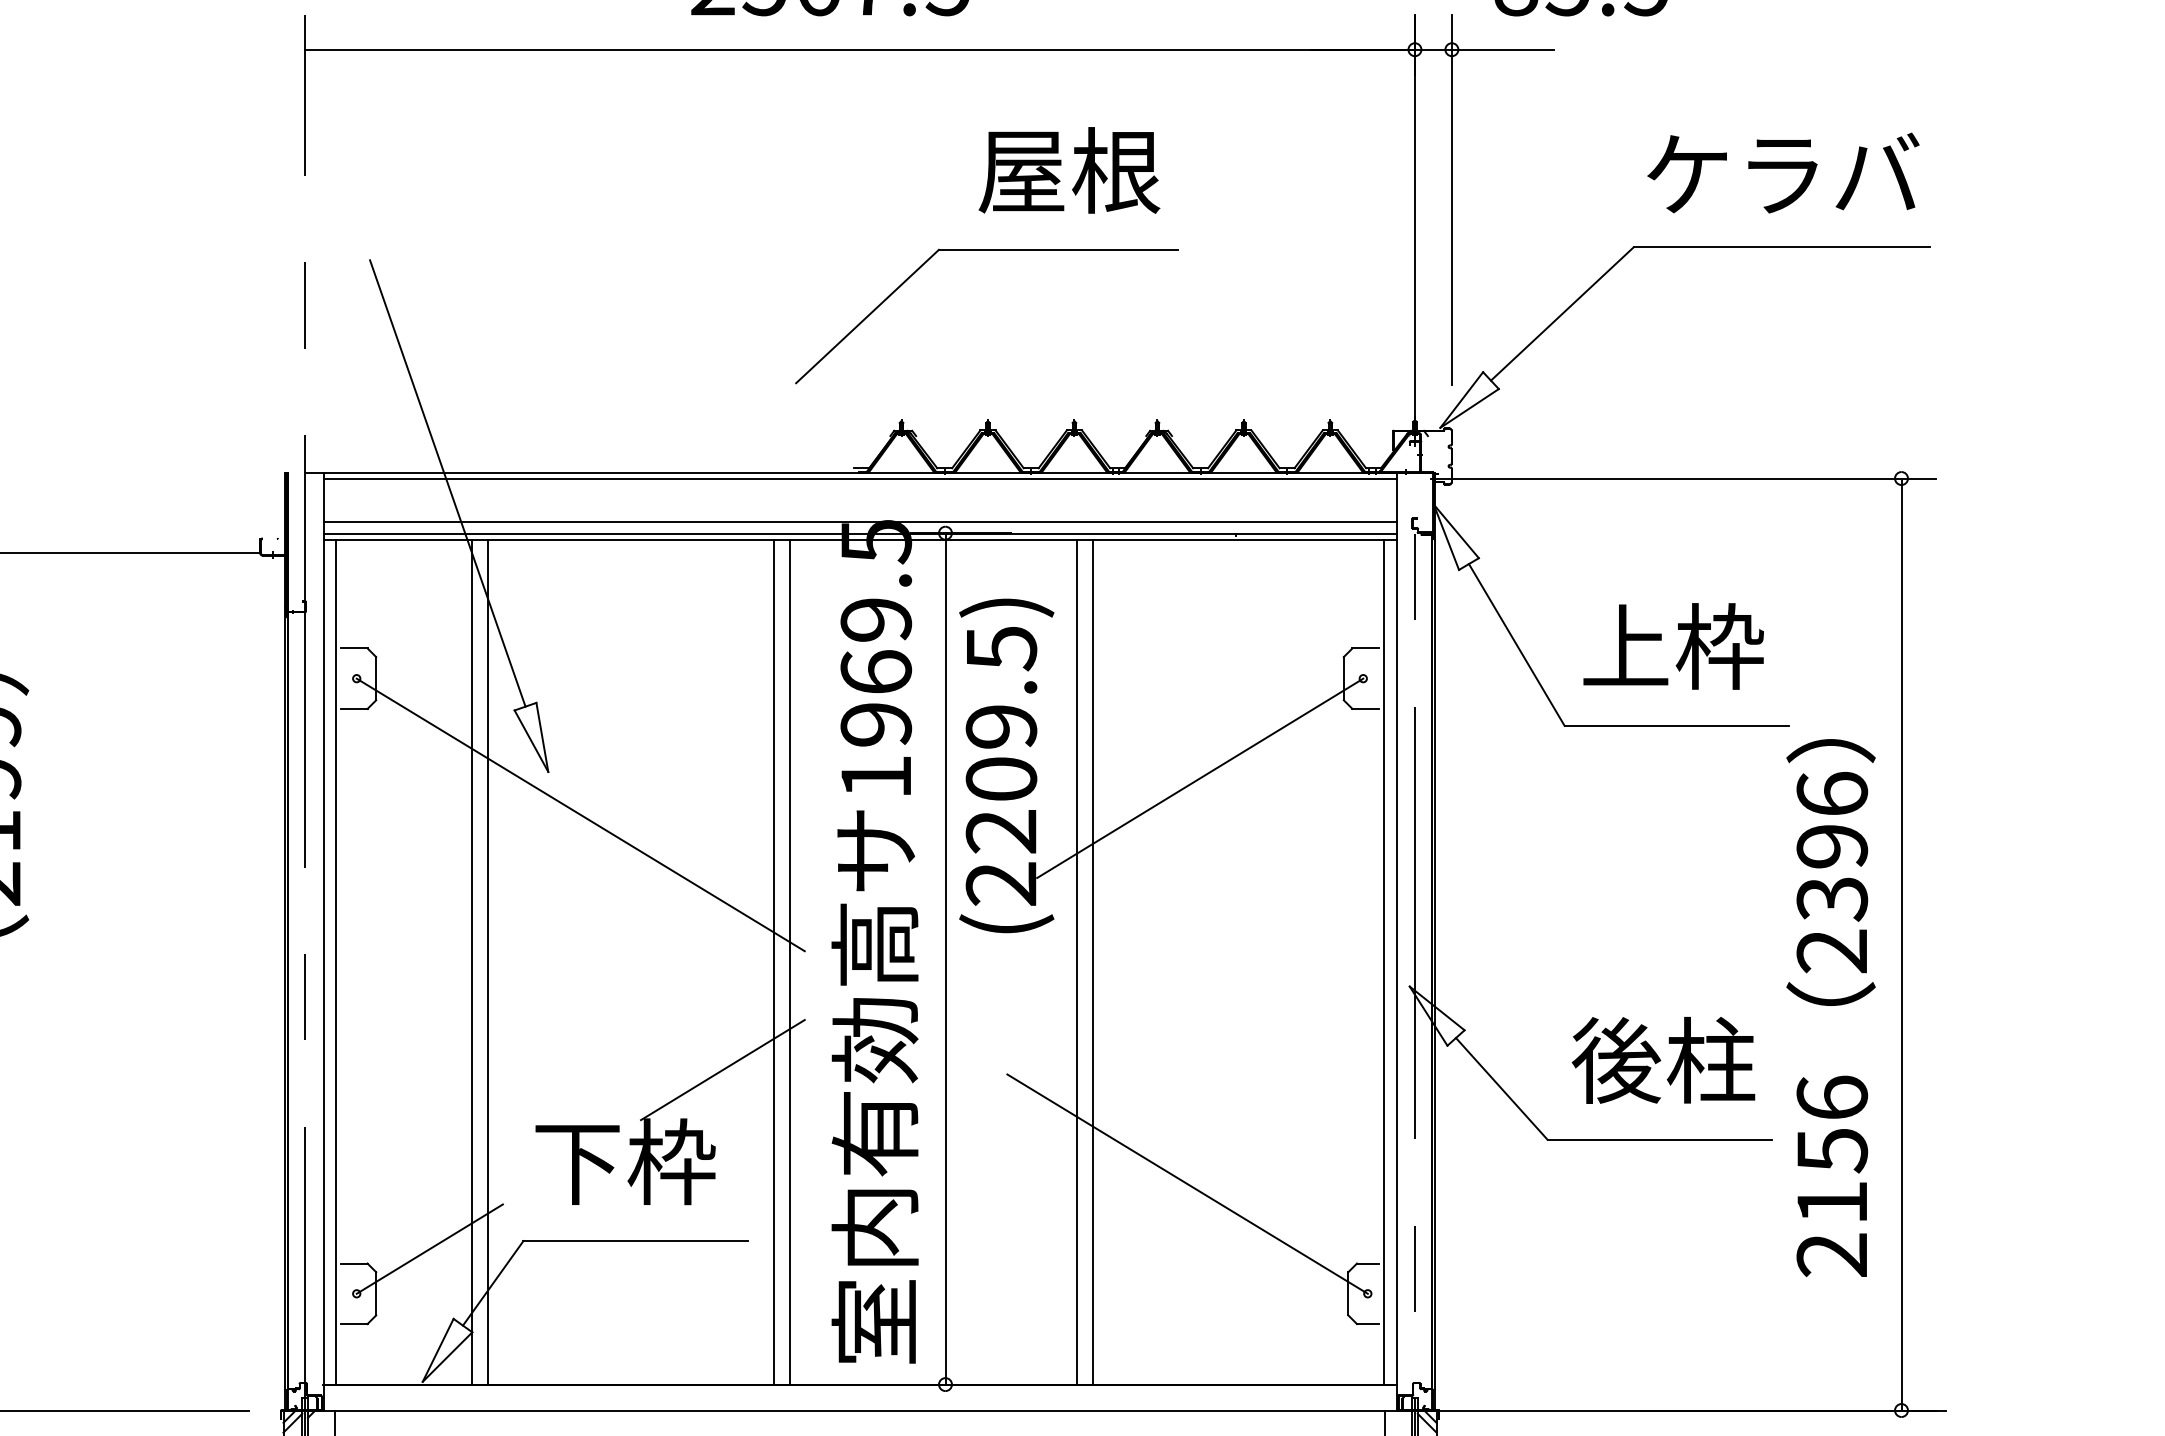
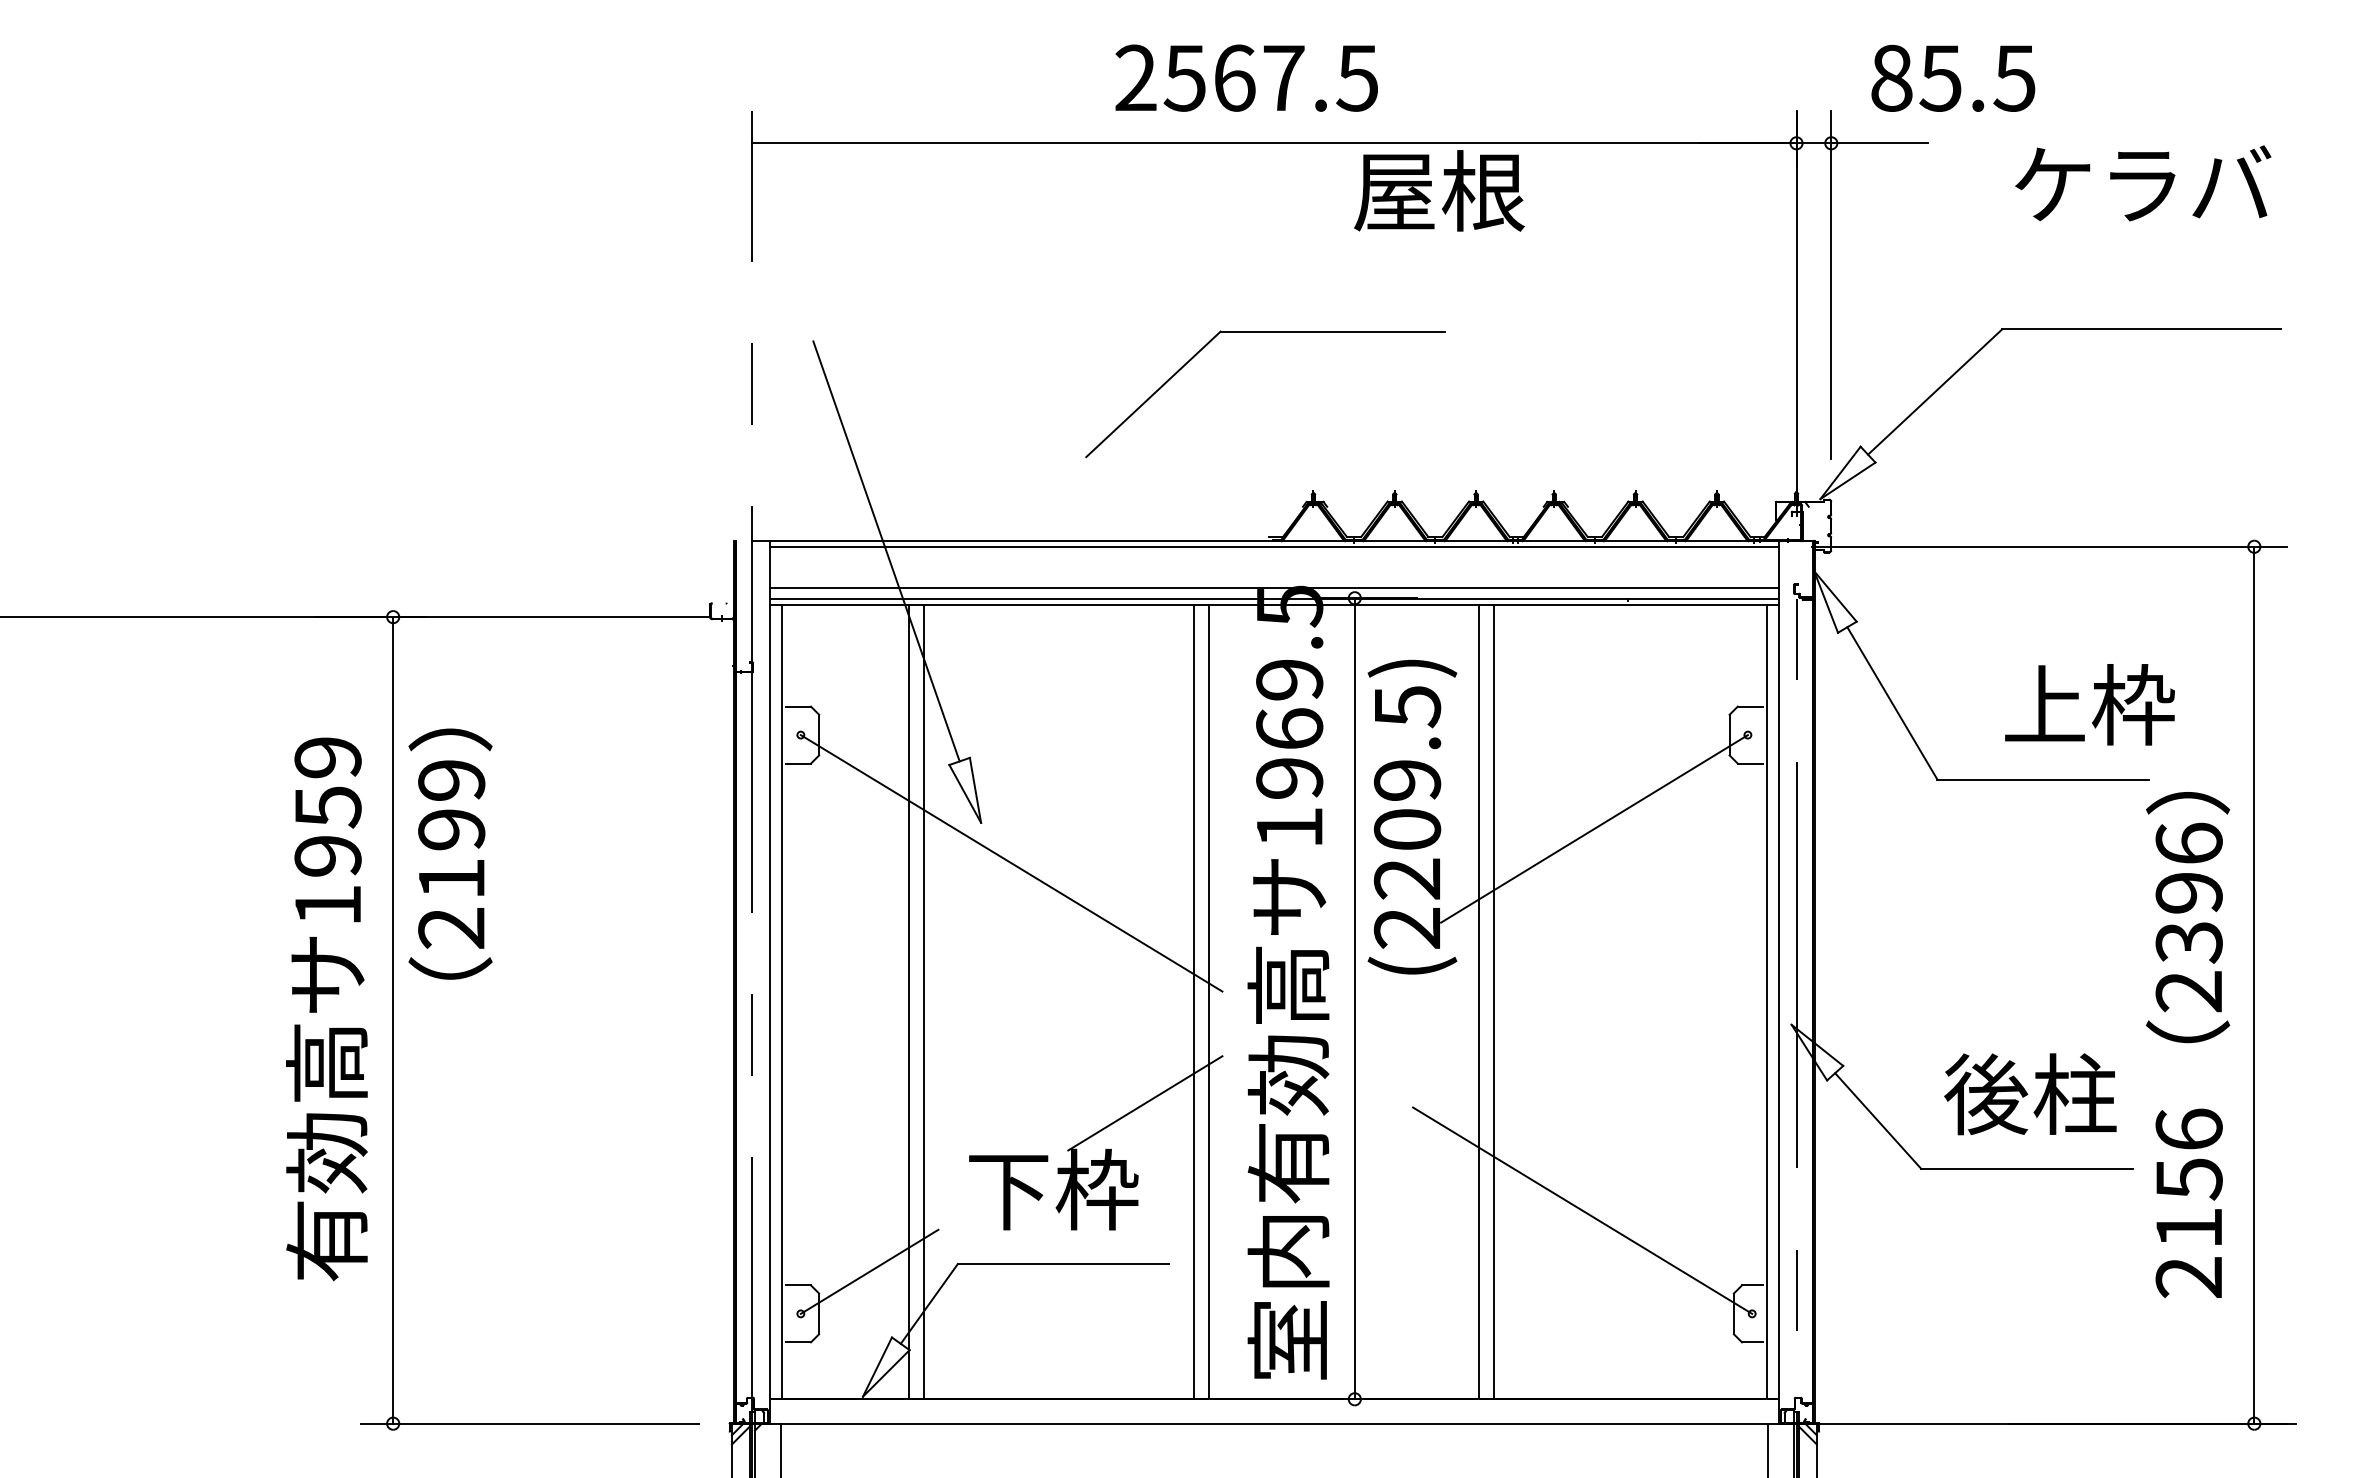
text: (1069, 170) -> (1439, 190), moved
text: (1783, 173) -> (2143, 183), moved
part: (986, 250) -> (1265, 332), moved
text: (1673, 646) -> (2089, 704), moved

